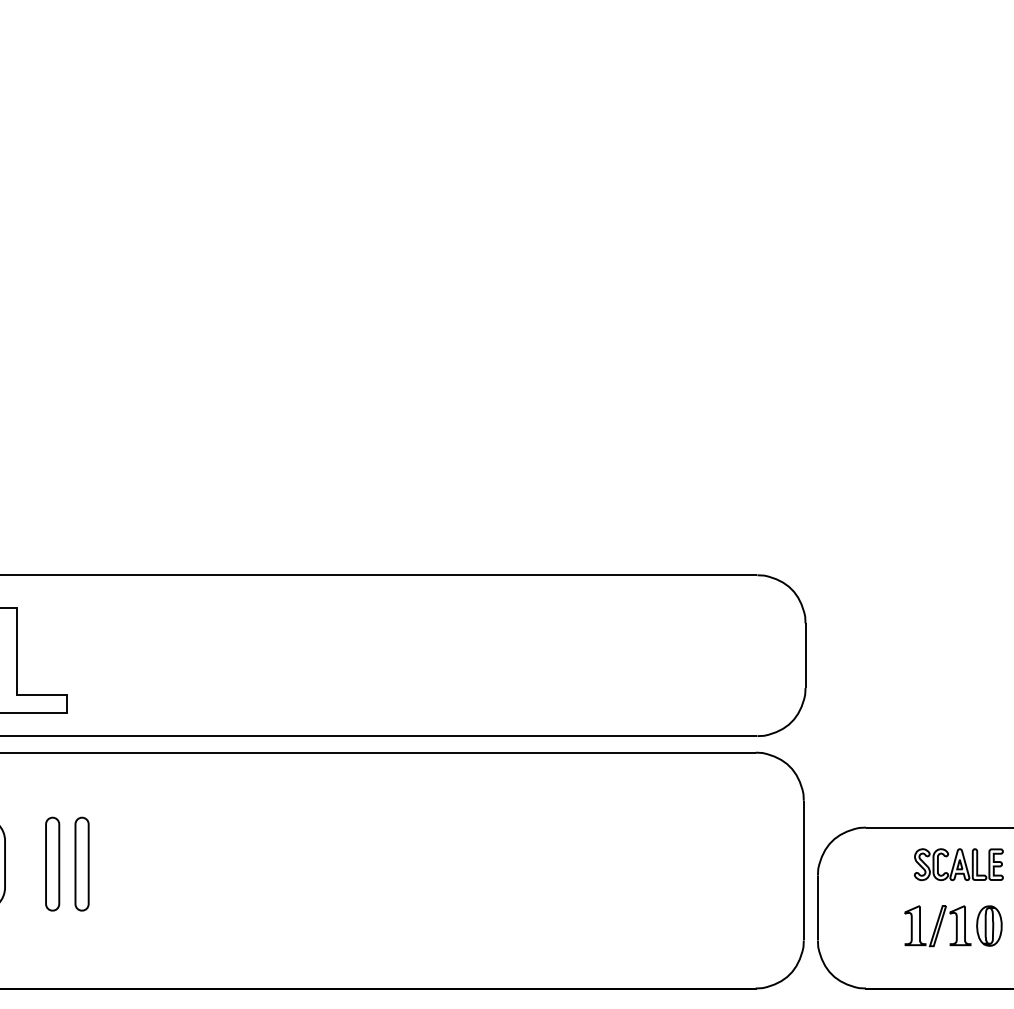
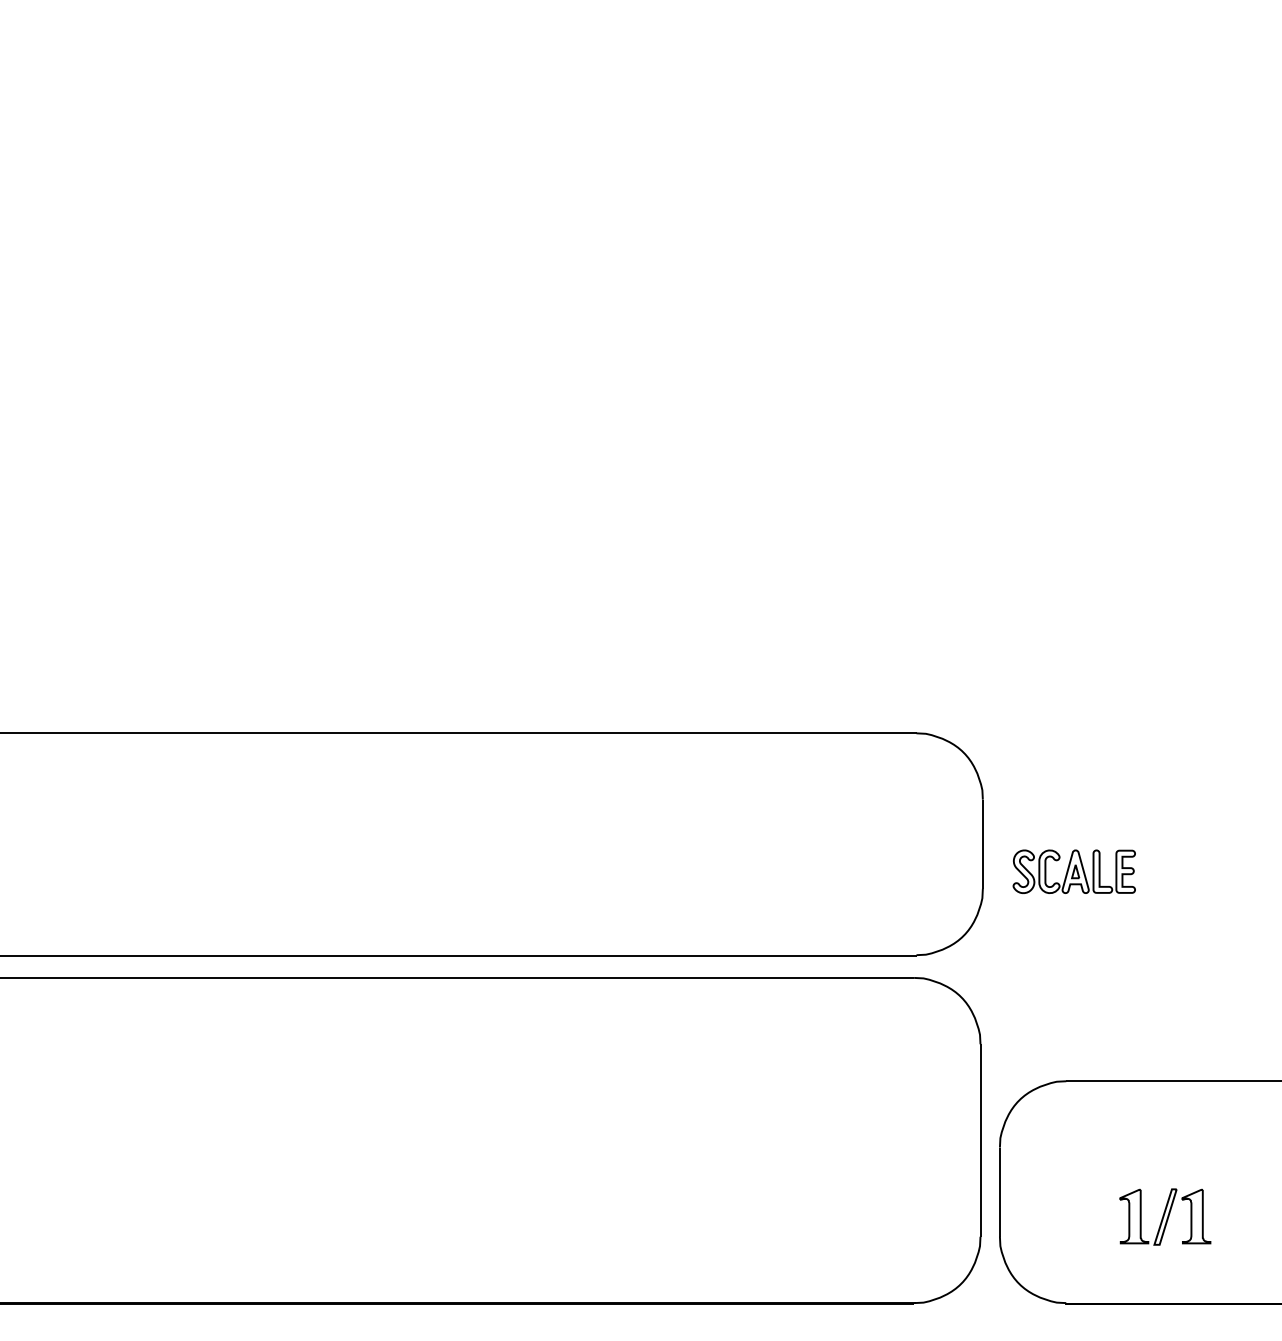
part: (958, 864) -> (1073, 871), moved
part: (989, 925) -> (1236, 1216), removed

